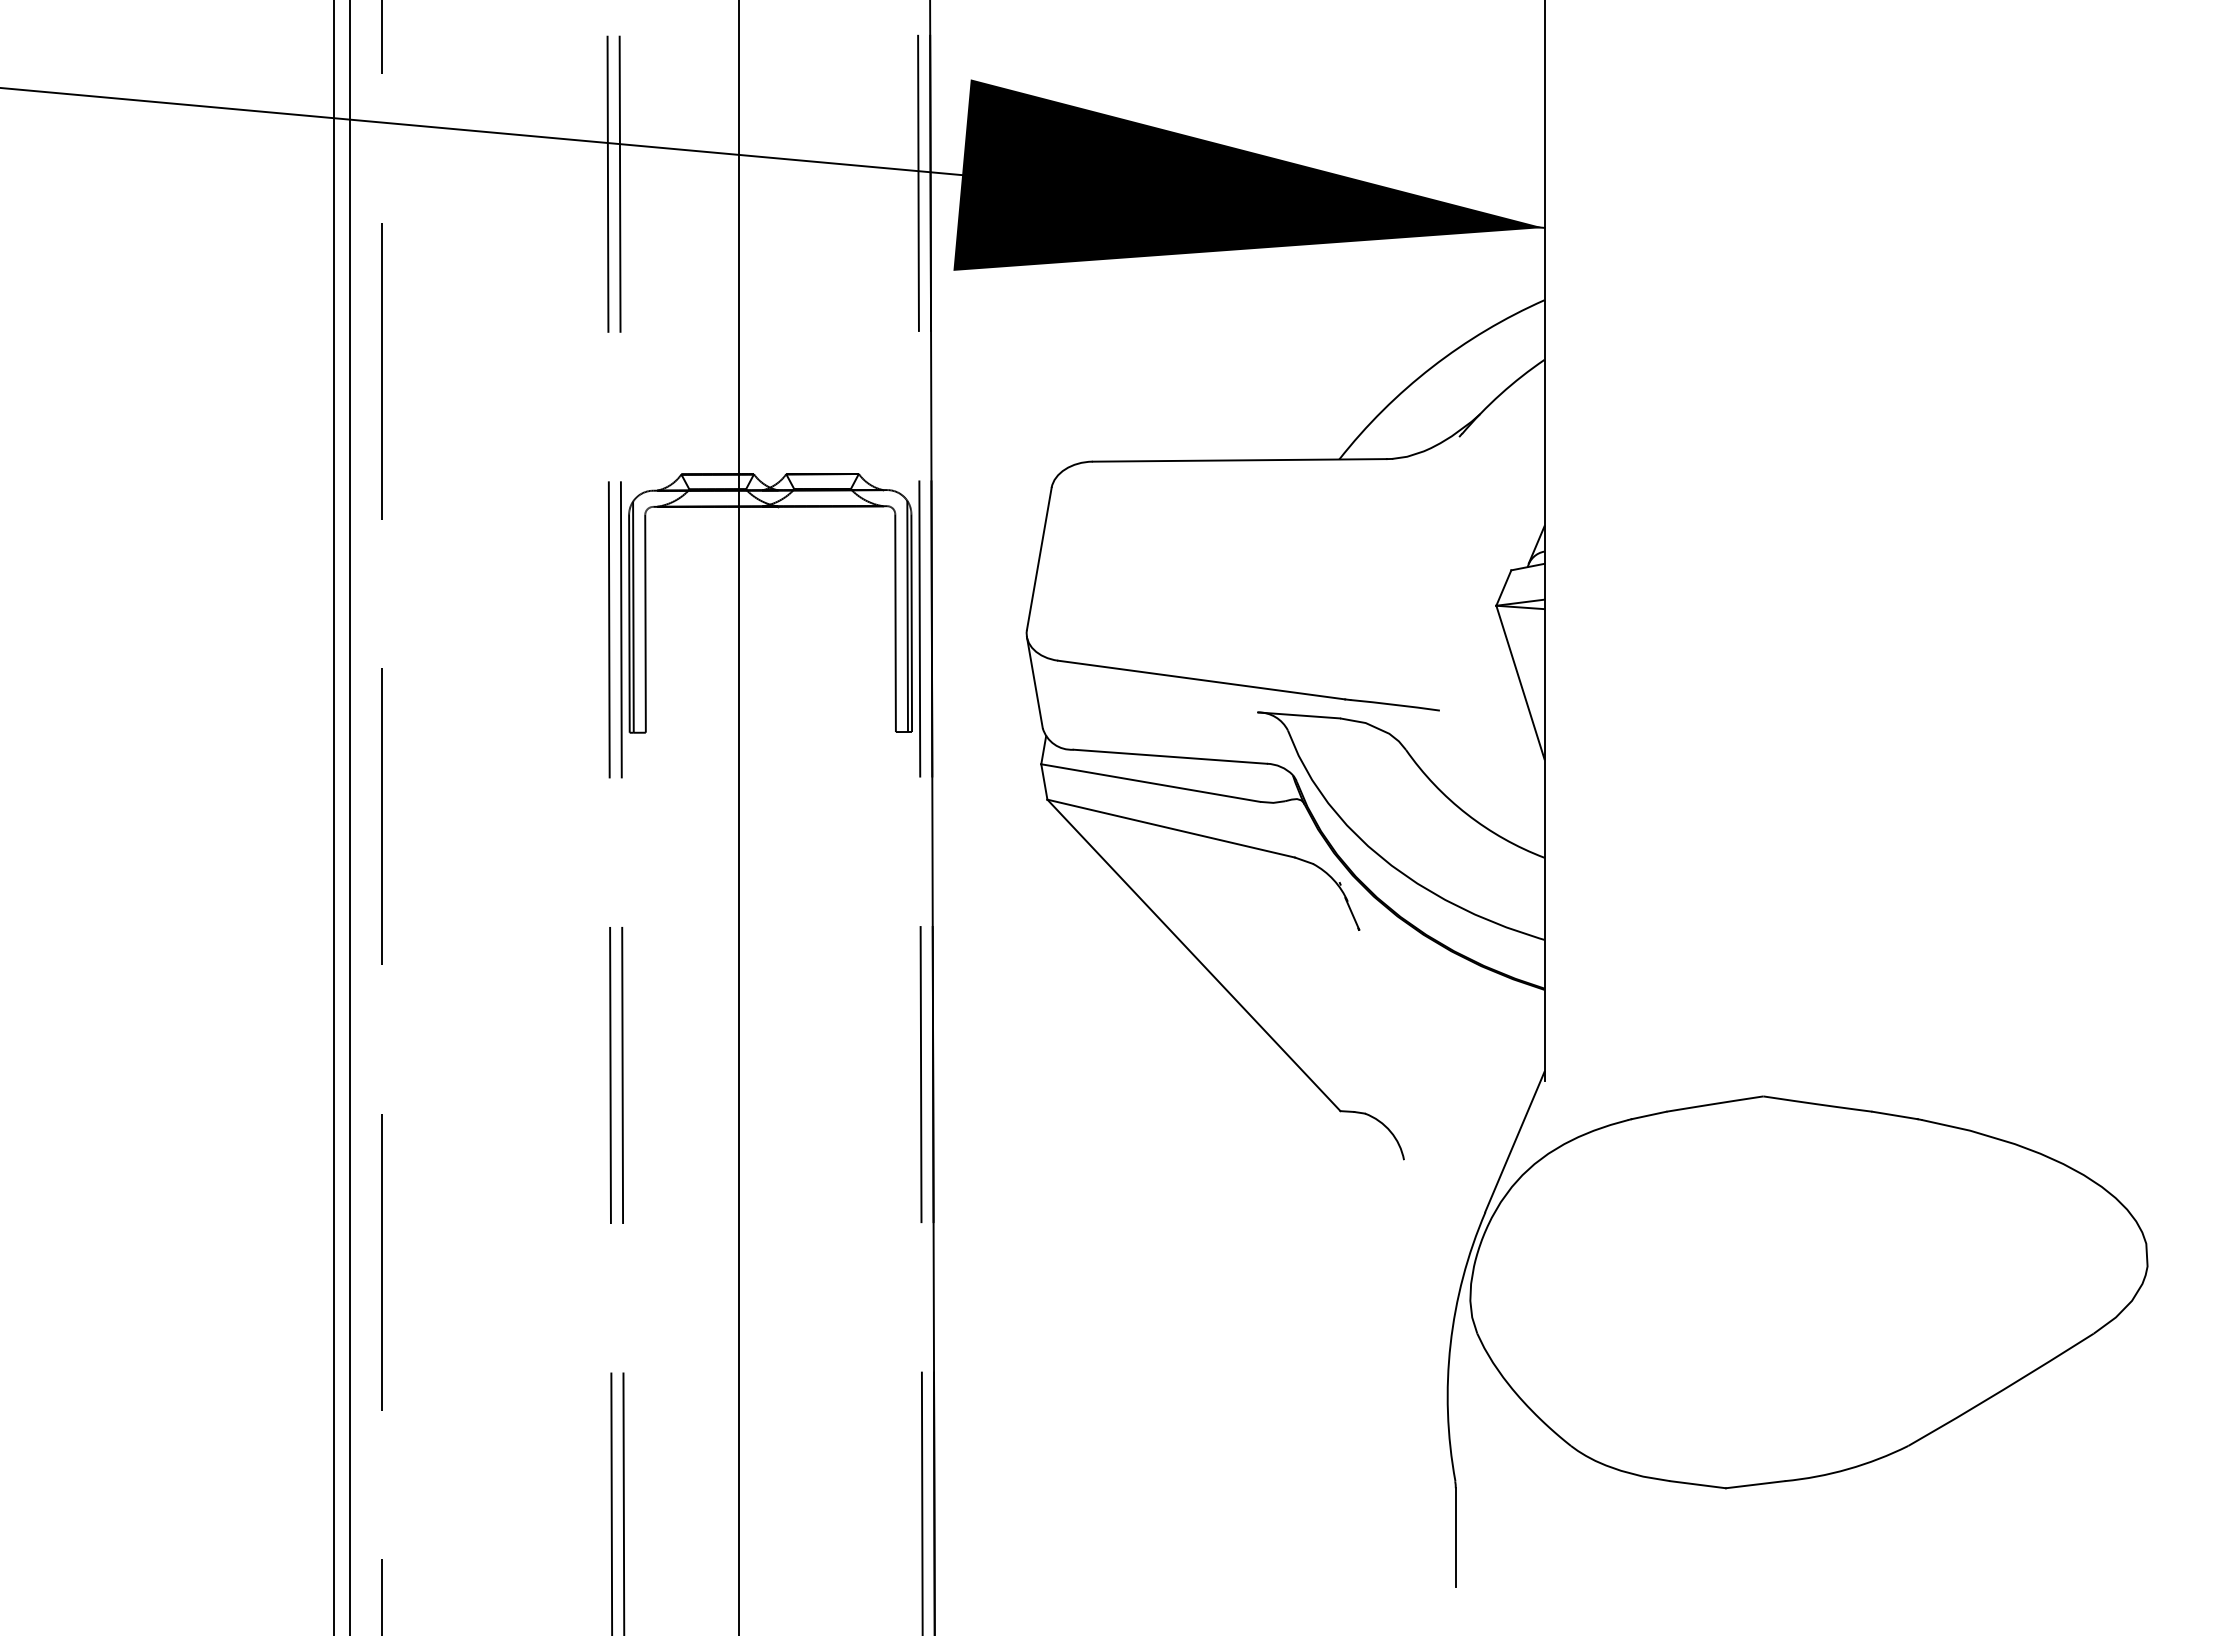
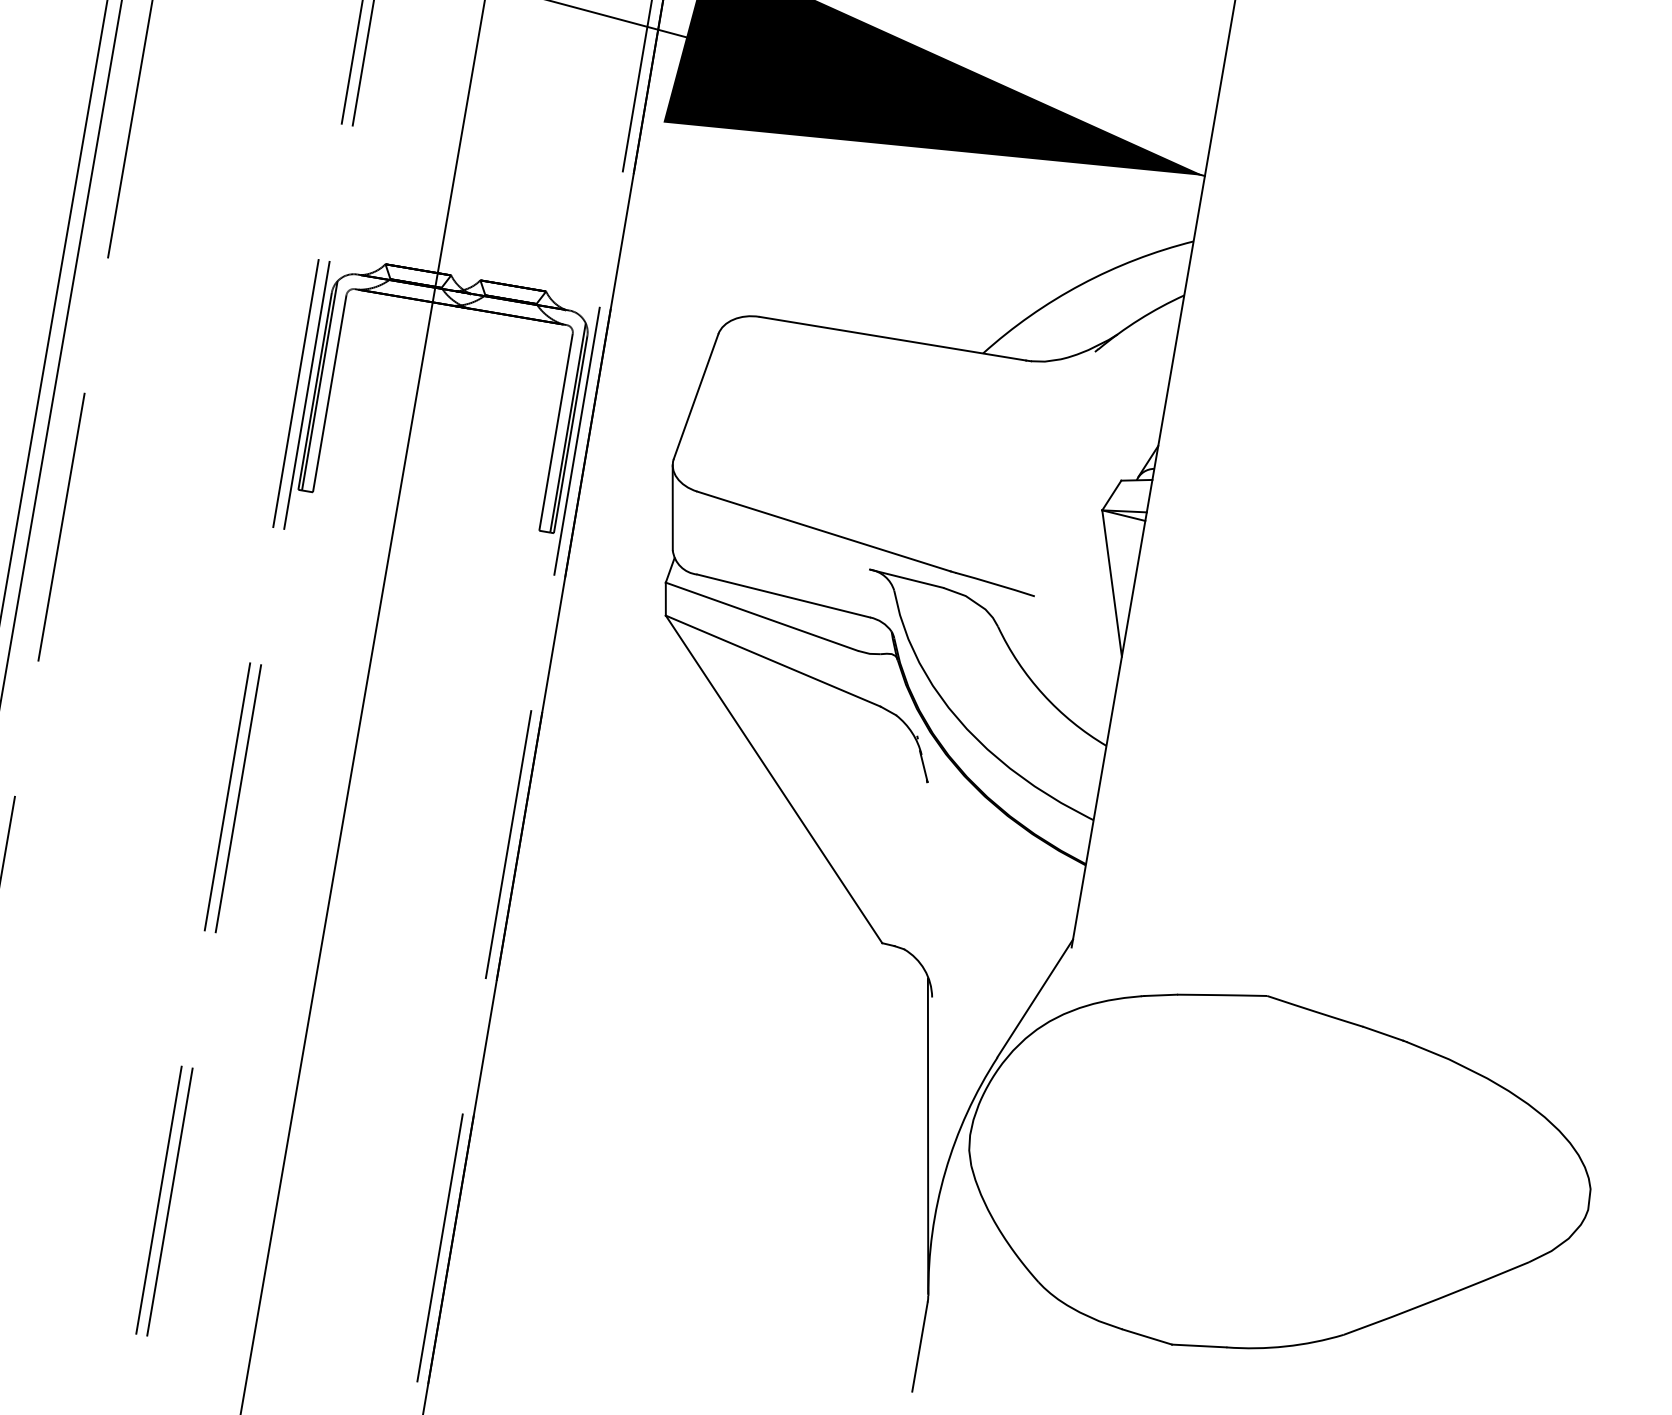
line: (1425, 1309) -> (928, 1135), added

